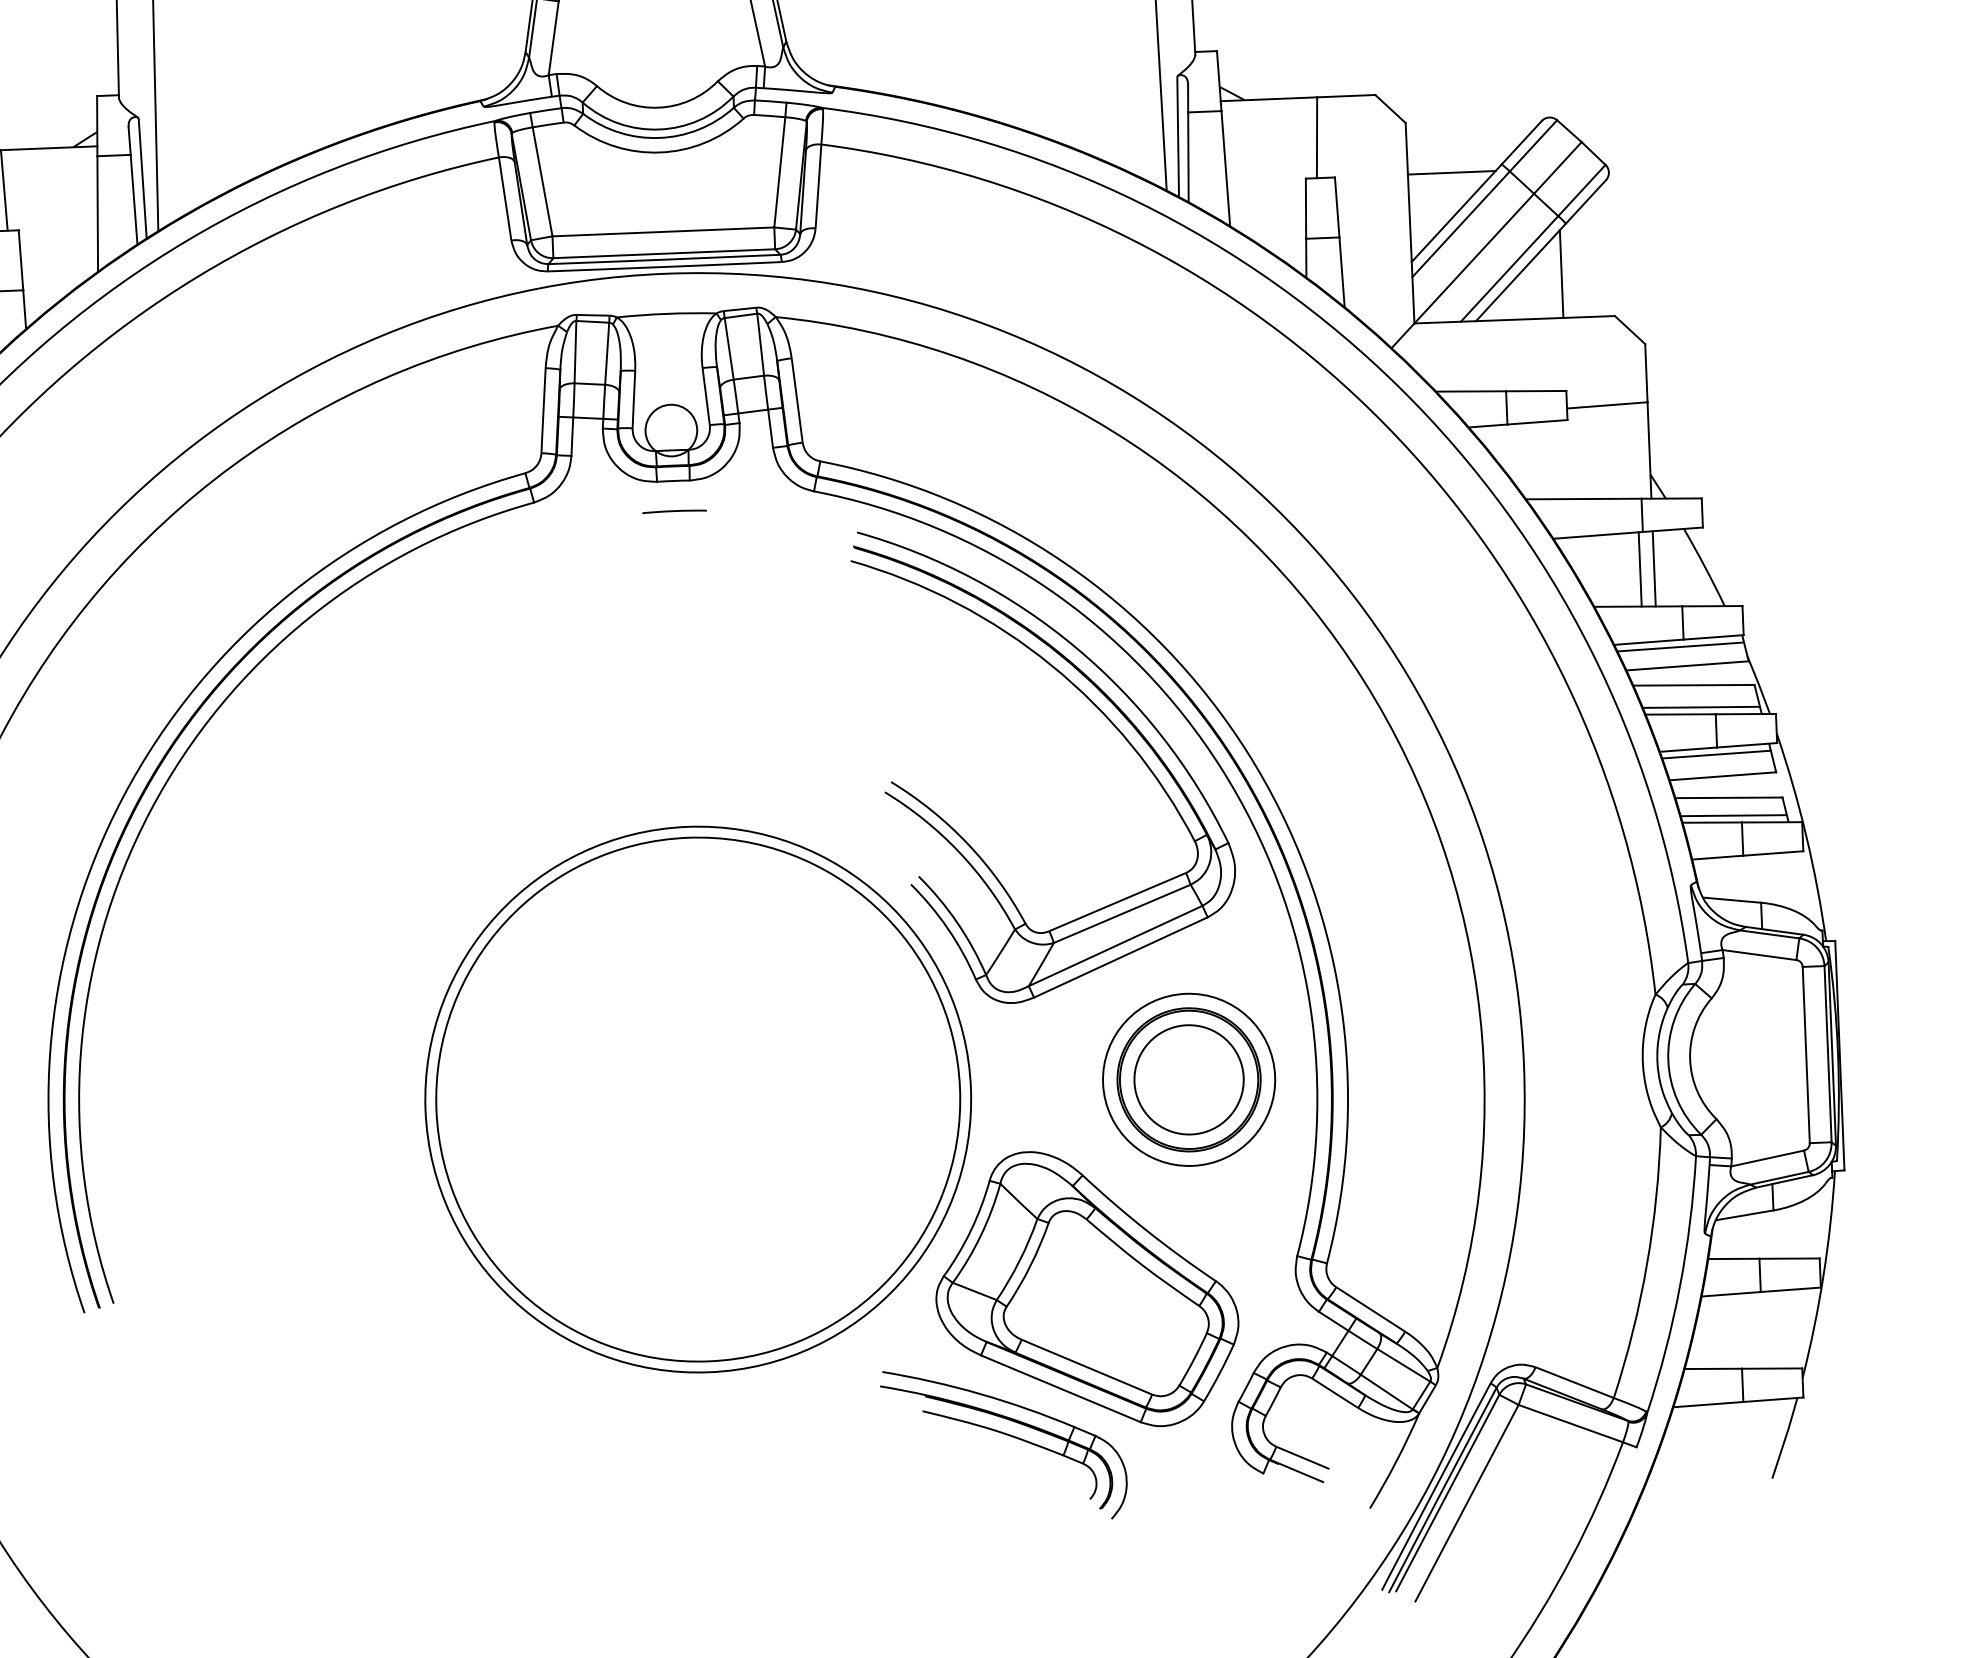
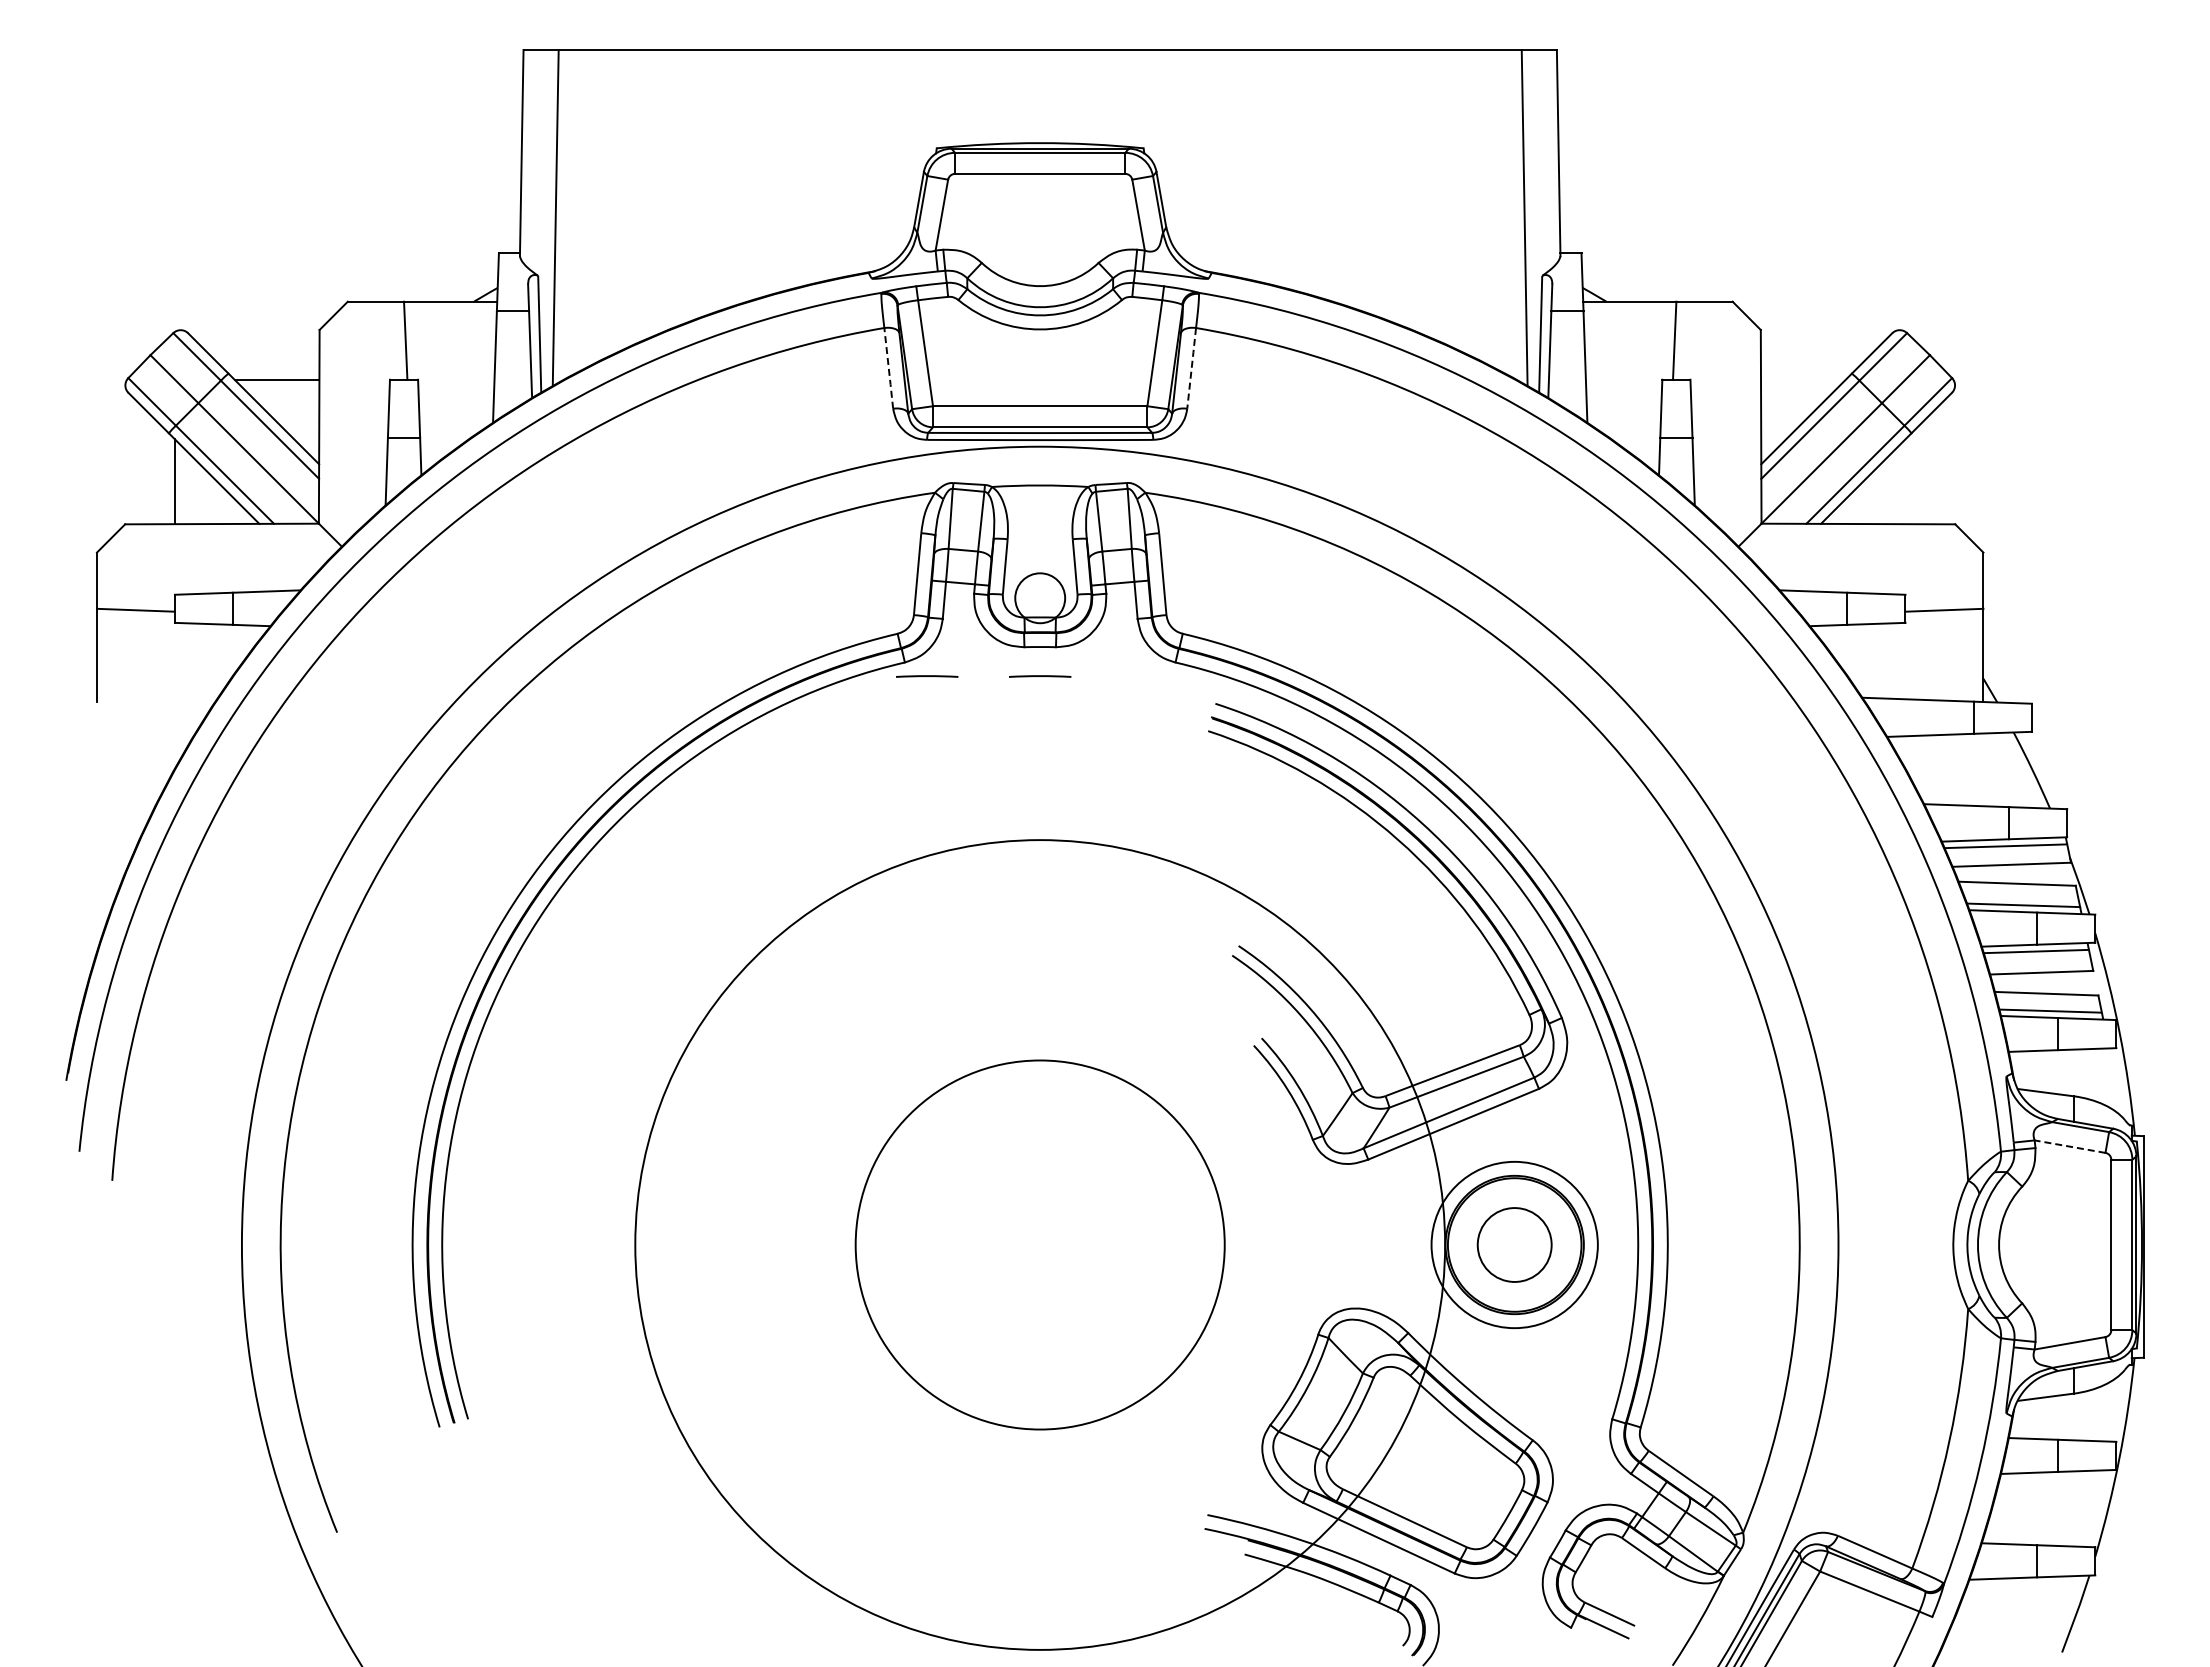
line: (1451, 172) -> (1803, 379), removed
line: (818, 186) -> (1191, 368), solid -> dashed
line: (504, 199) -> (888, 368), solid -> dashed
line: (1561, 273) -> (1905, 481), removed
line: (558, 516) -> (927, 676), added
line: (1654, 568) -> (1983, 769), removed
line: (1639, 569) -> (1969, 769), removed
line: (1759, 954) -> (2070, 1146), solid -> dashed
circle: (1188, 1079) -> (1514, 1244), size x0.7
circle: (697, 1099) -> (1039, 1244), size x0.7
circle: (698, 1099) -> (1040, 1244), size x1.6

